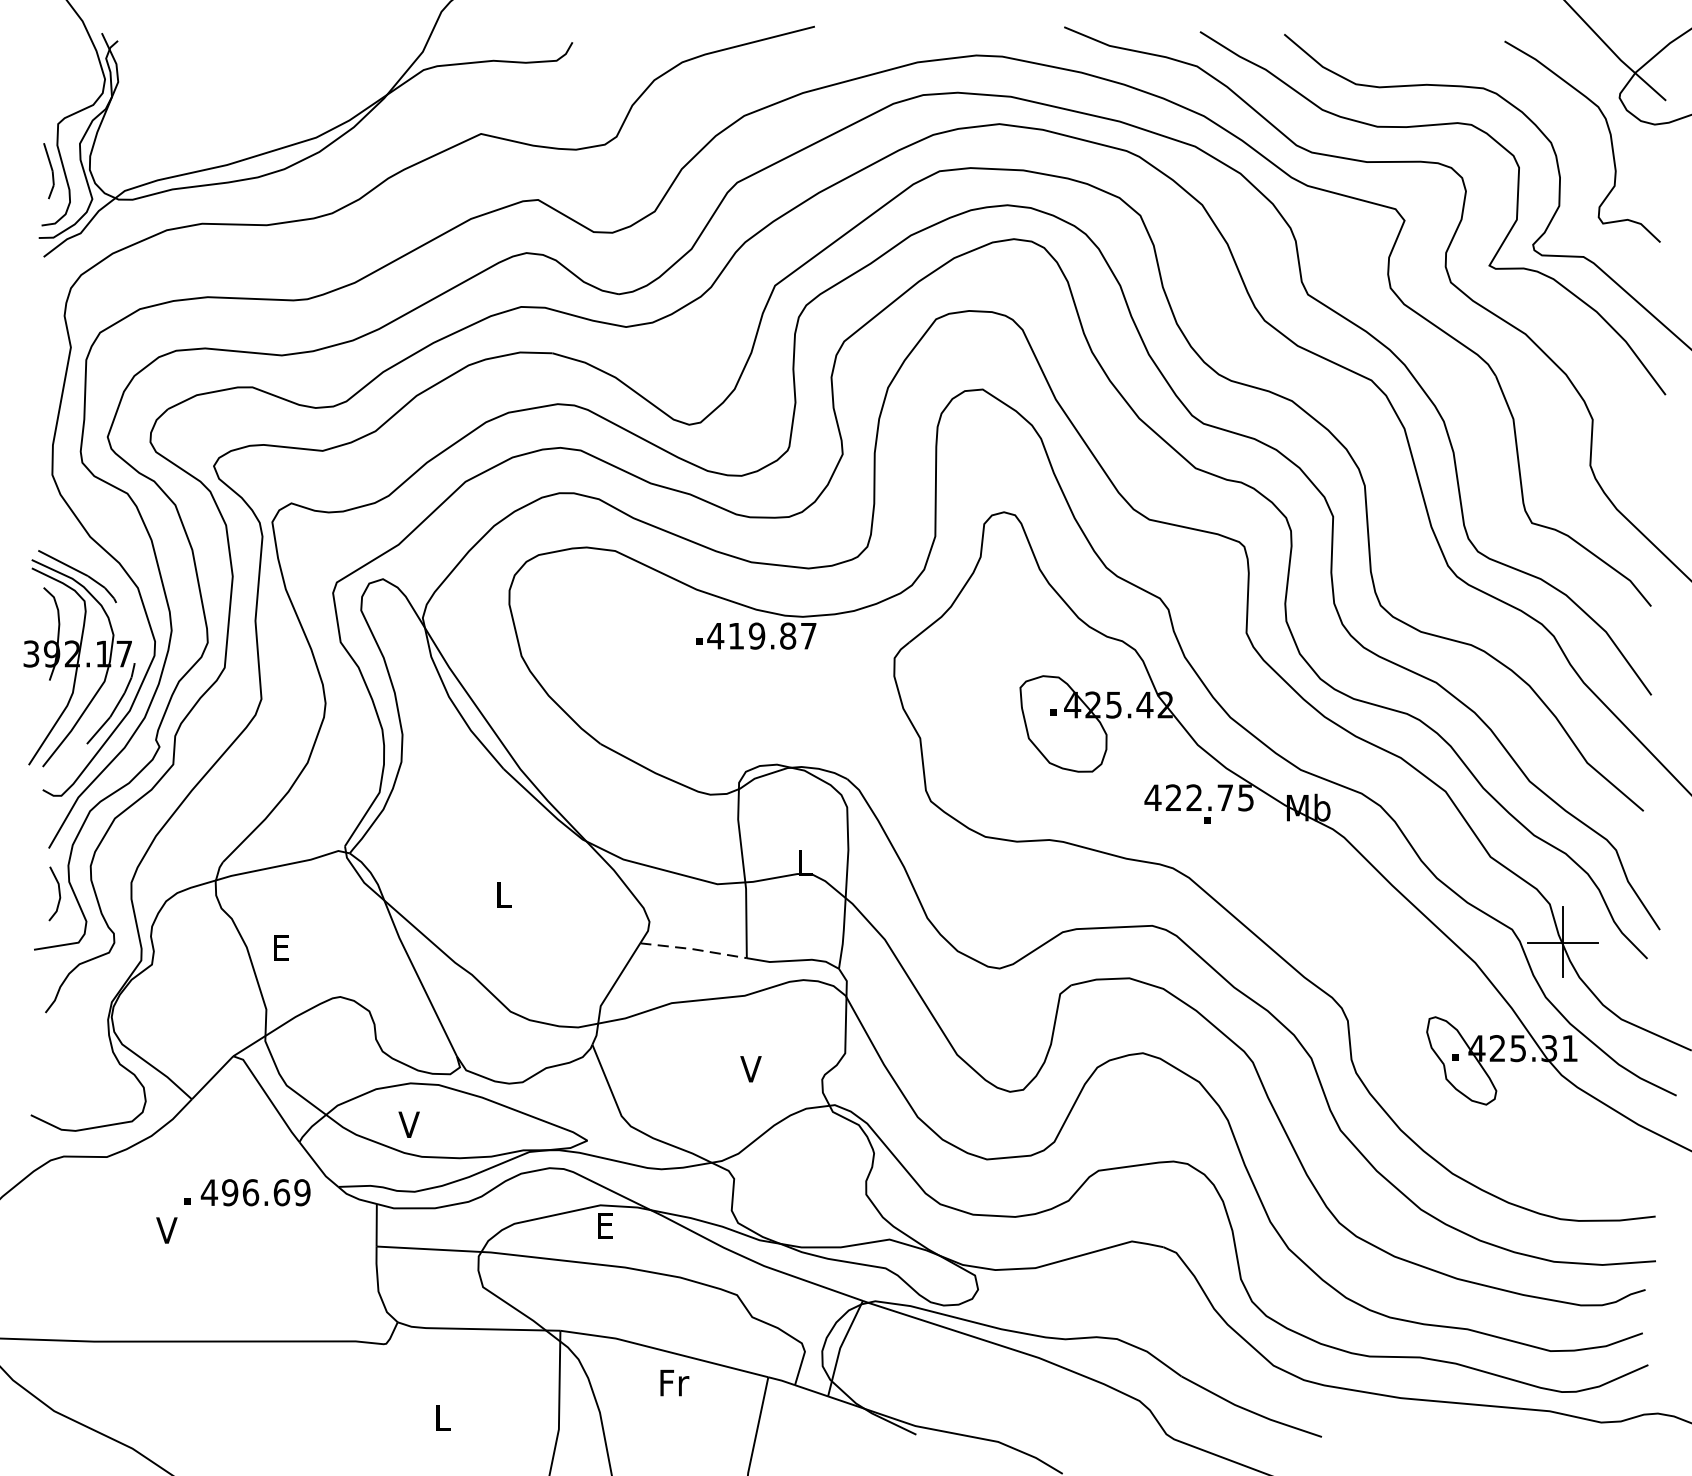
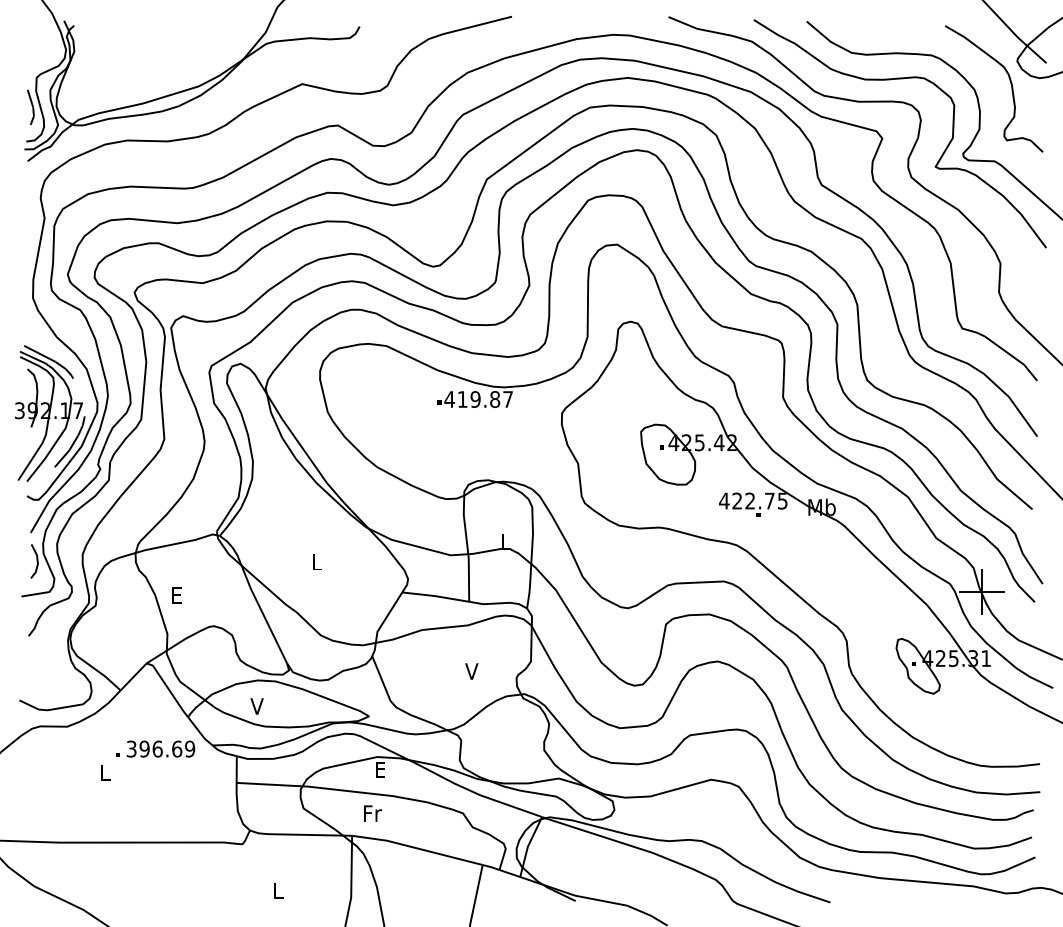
line: (693, 949) -> (435, 596), dashed -> solid
text: (209, 1191) -> (131, 748), 496.69 -> 396.69
text: (166, 1229) -> (104, 772), V -> L
text: (674, 1382) -> (372, 813), moved

